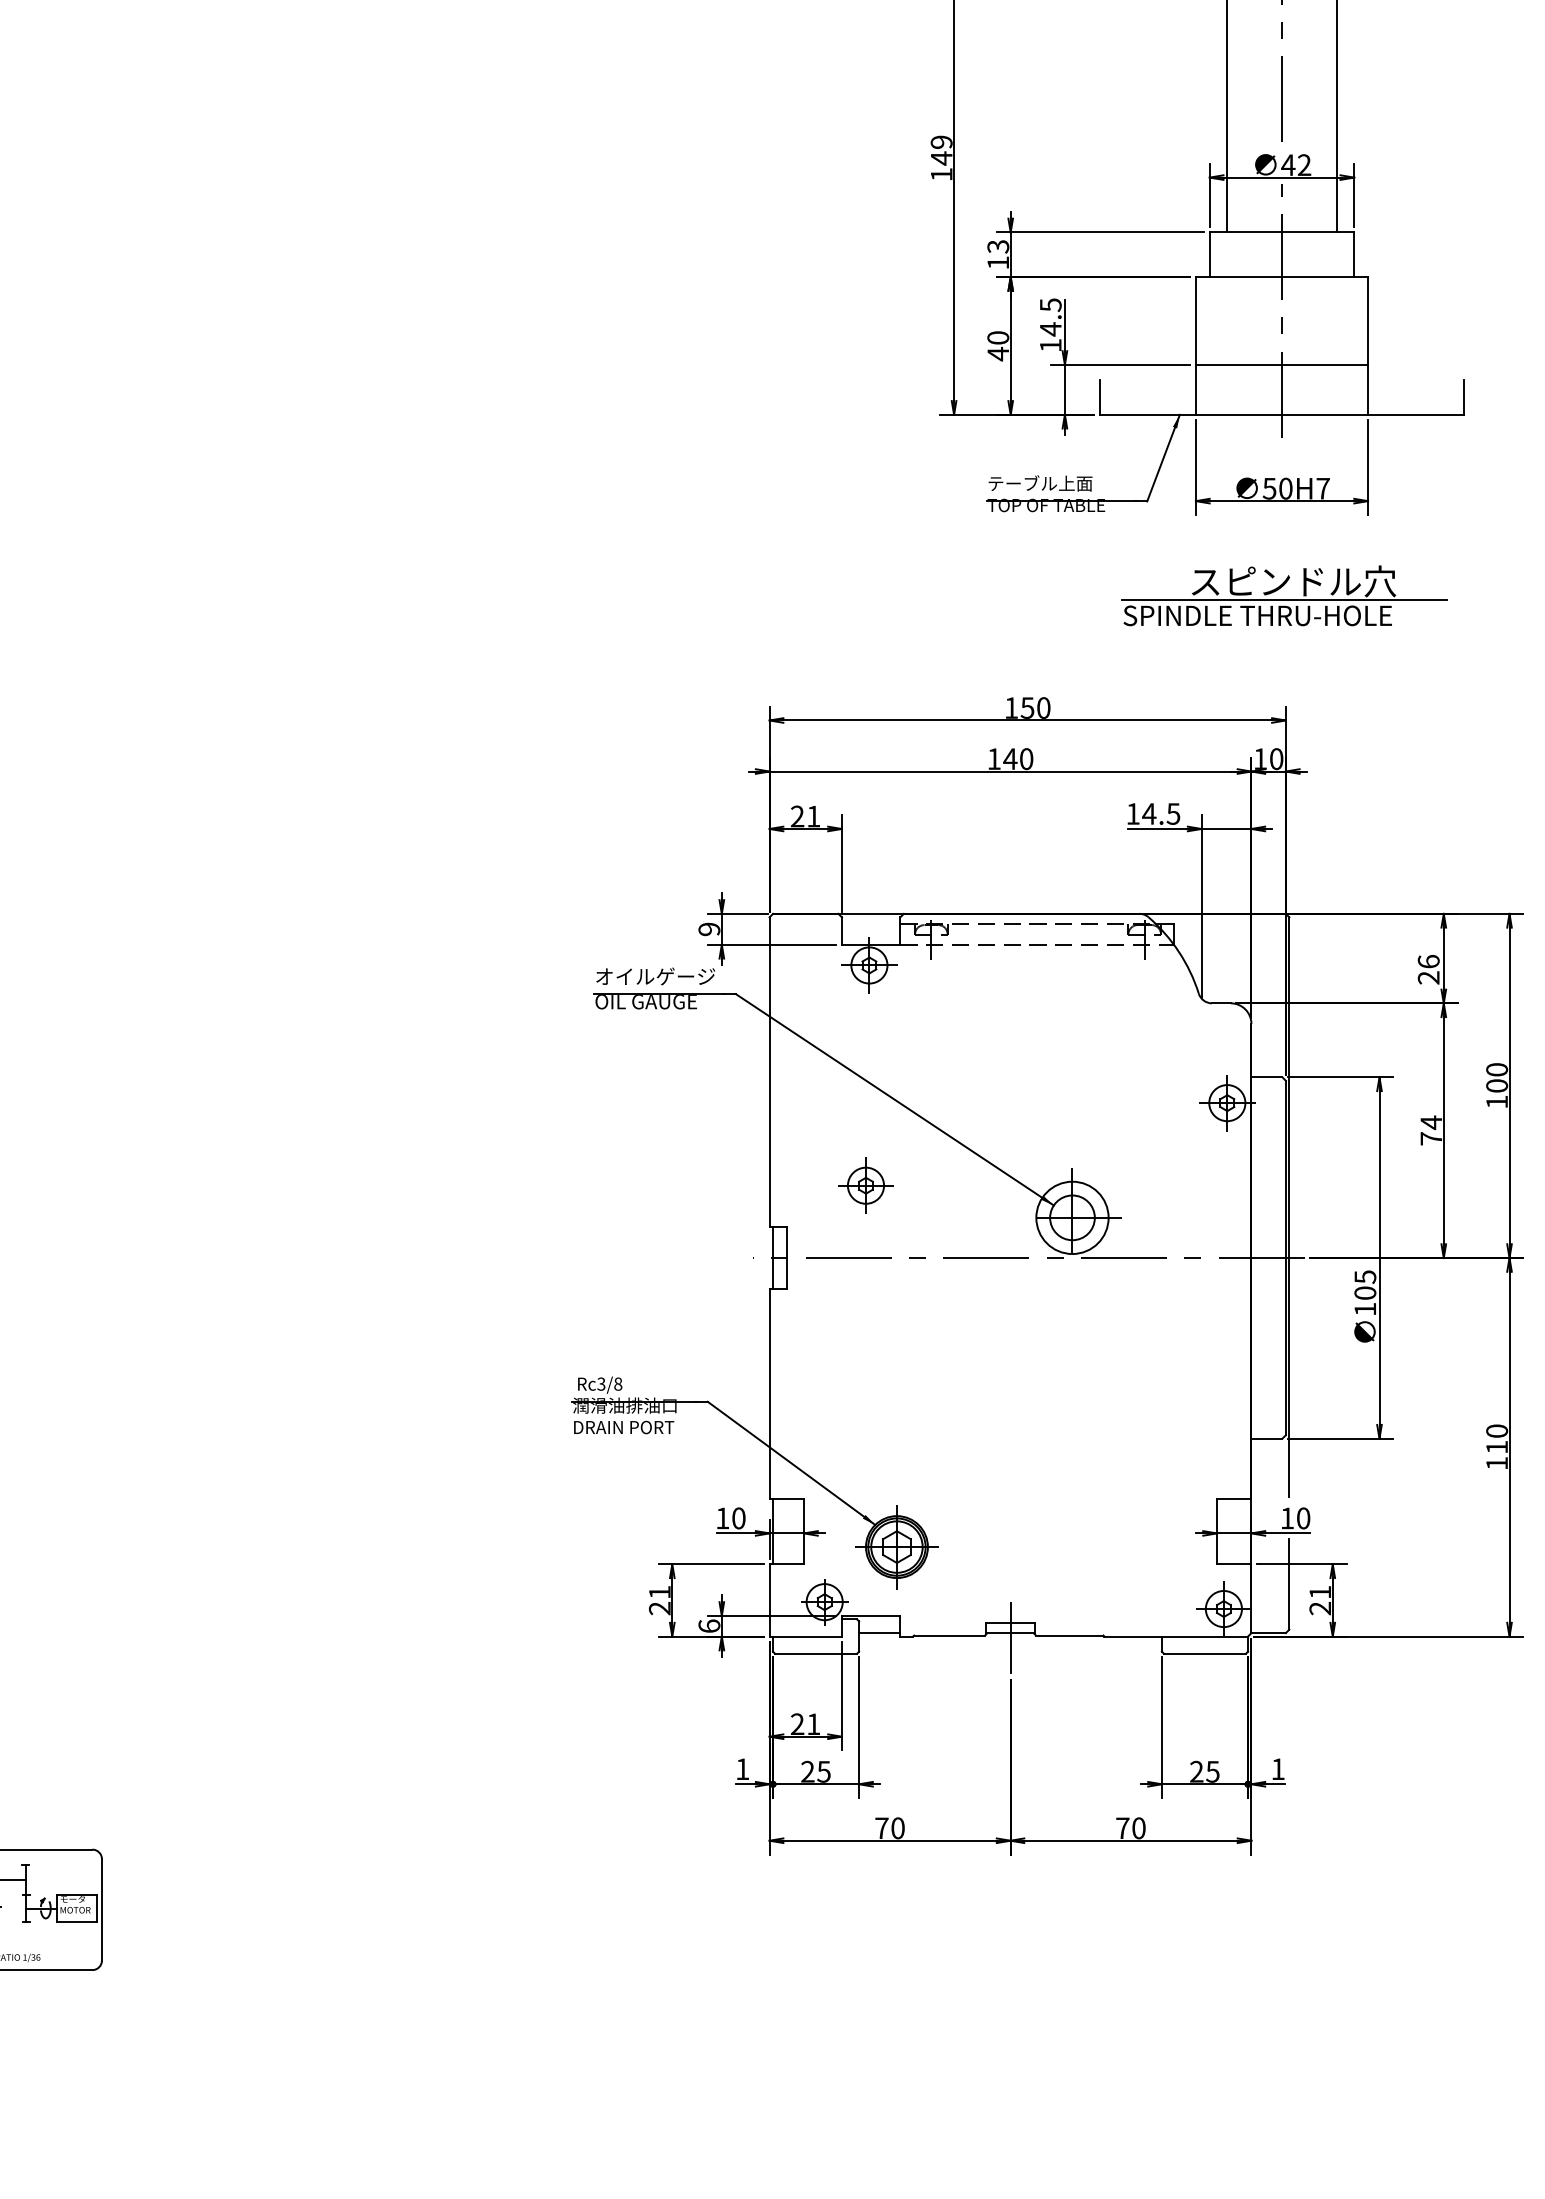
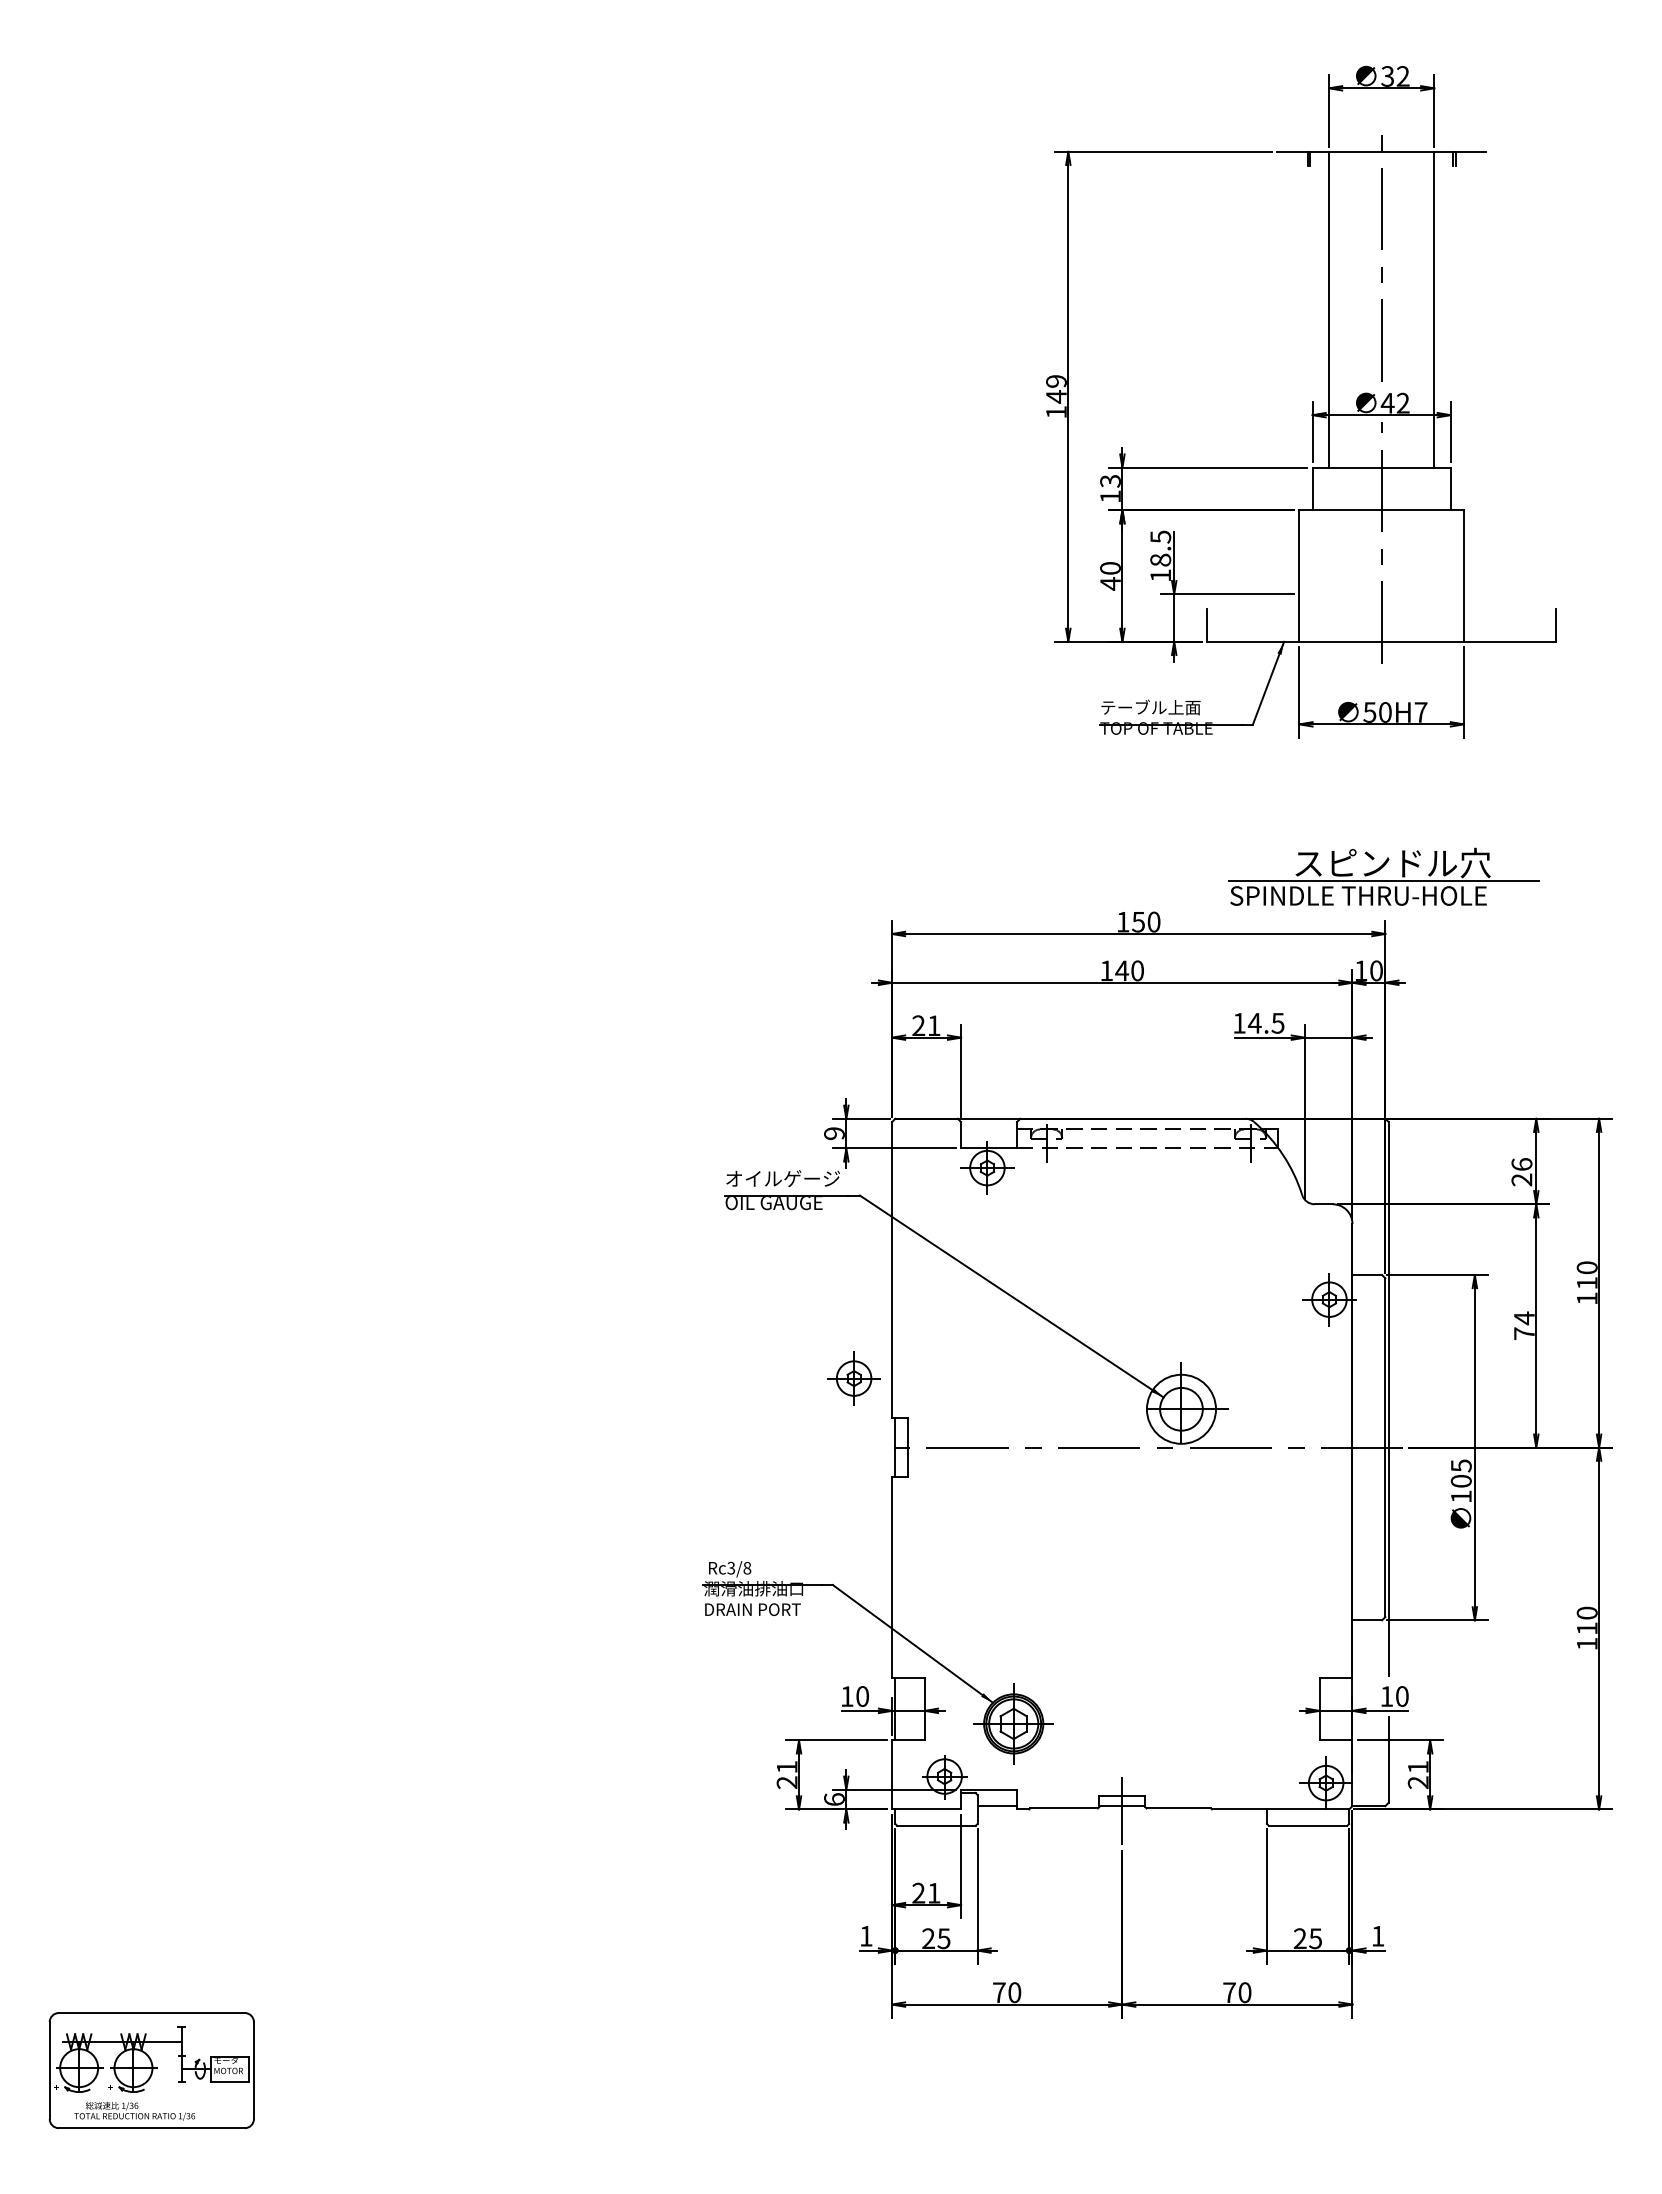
text: (1050, 329) -> (1160, 560), 14.5 -> 18.5
line: (1281, 365) -> (1381, 594), removed
part: (1283, 595) -> (1383, 876), moved
text: (1496, 1085) -> (1586, 1282), 100 -> 110
part: (865, 1185) -> (853, 1378), moved

